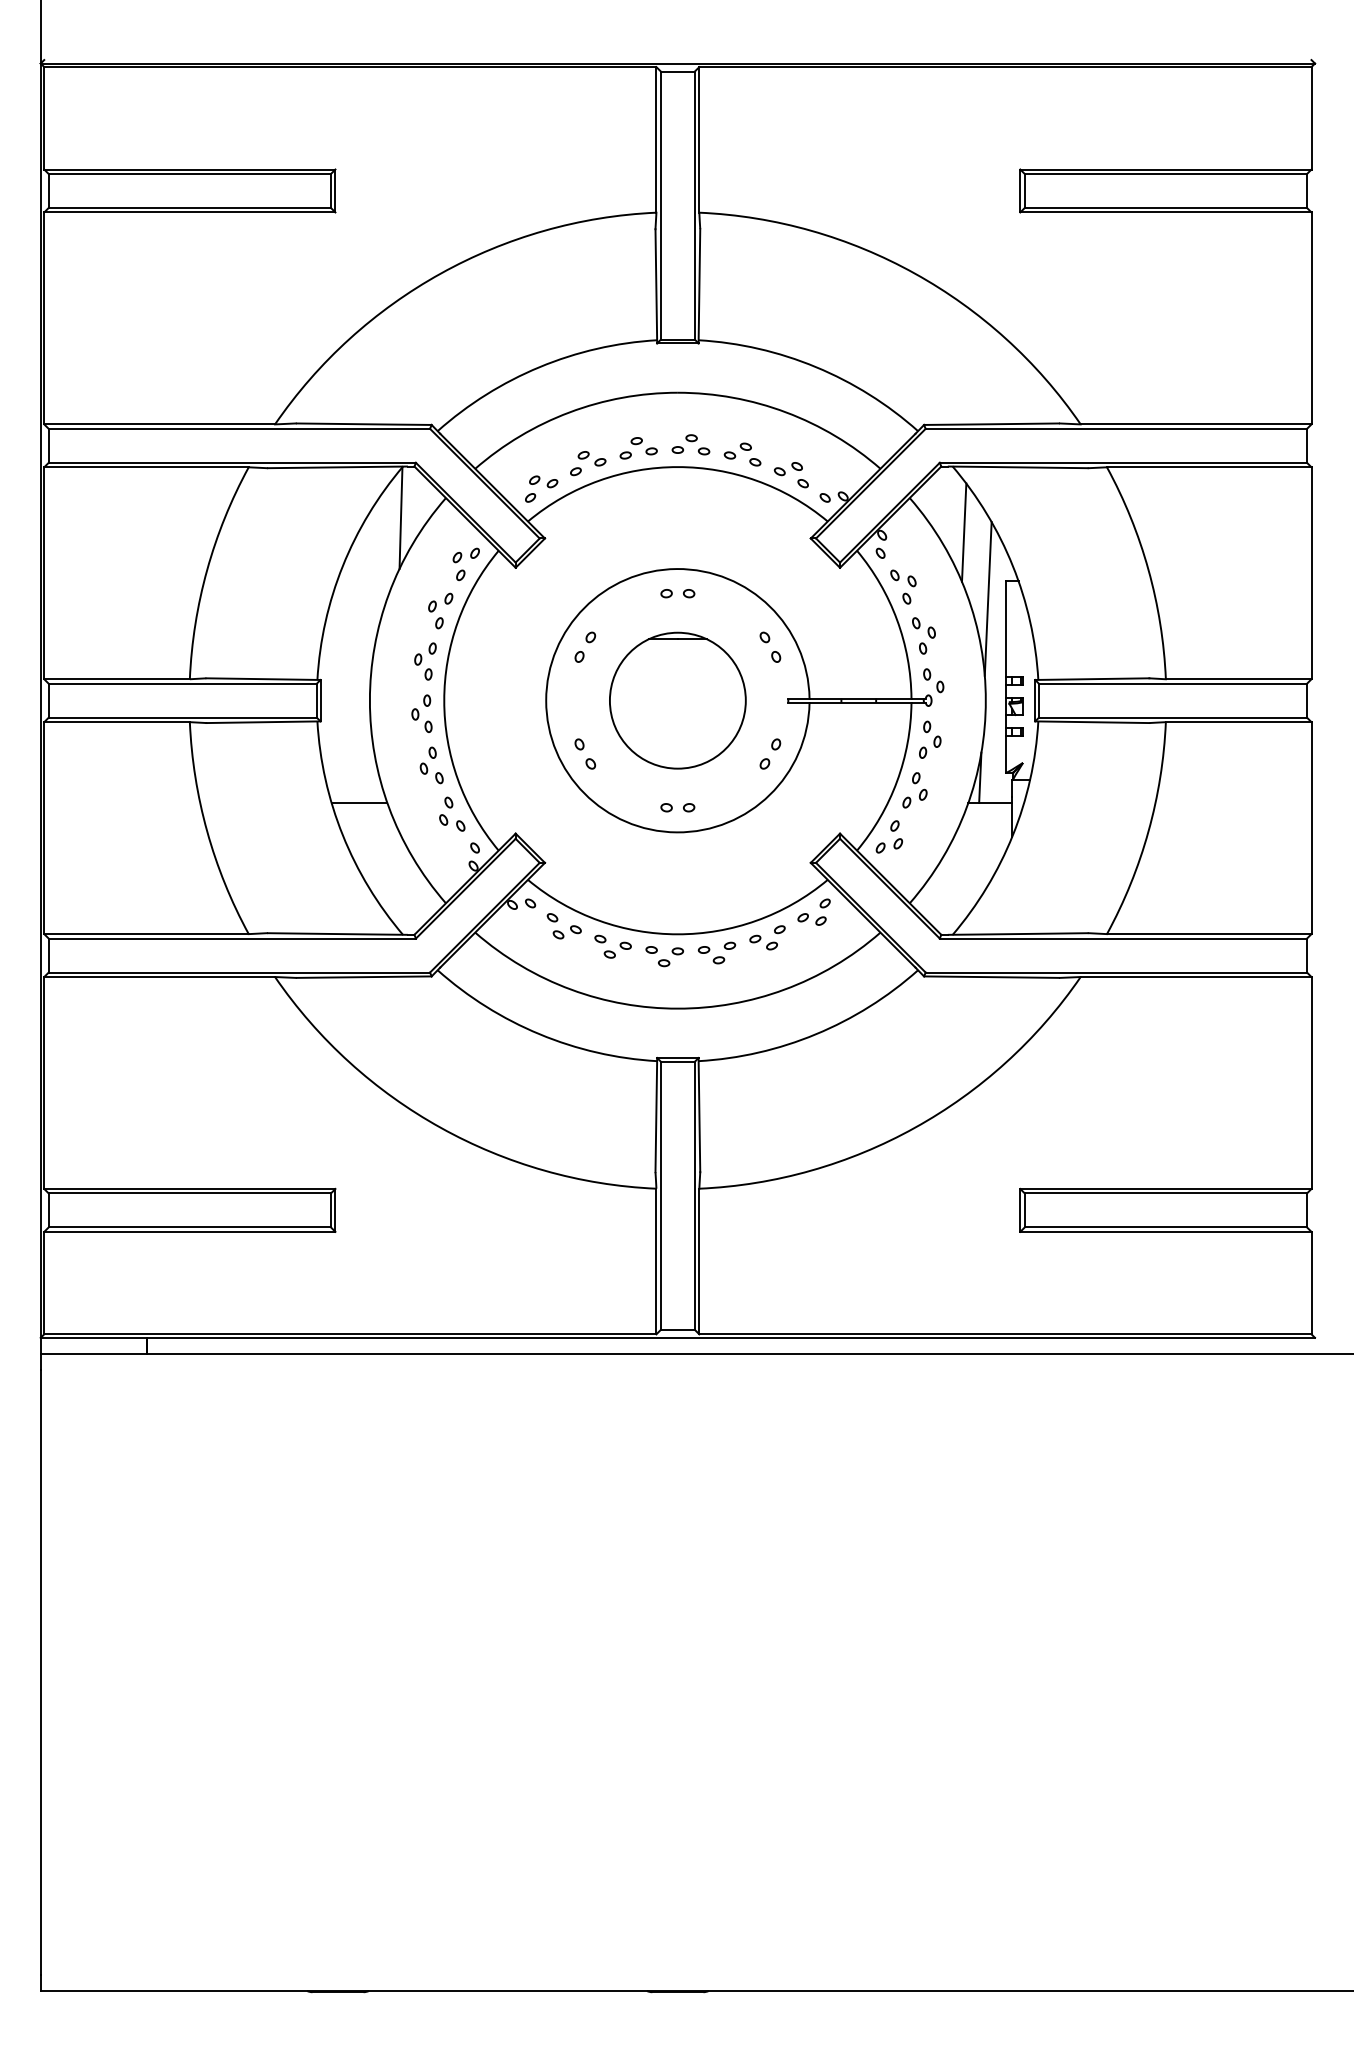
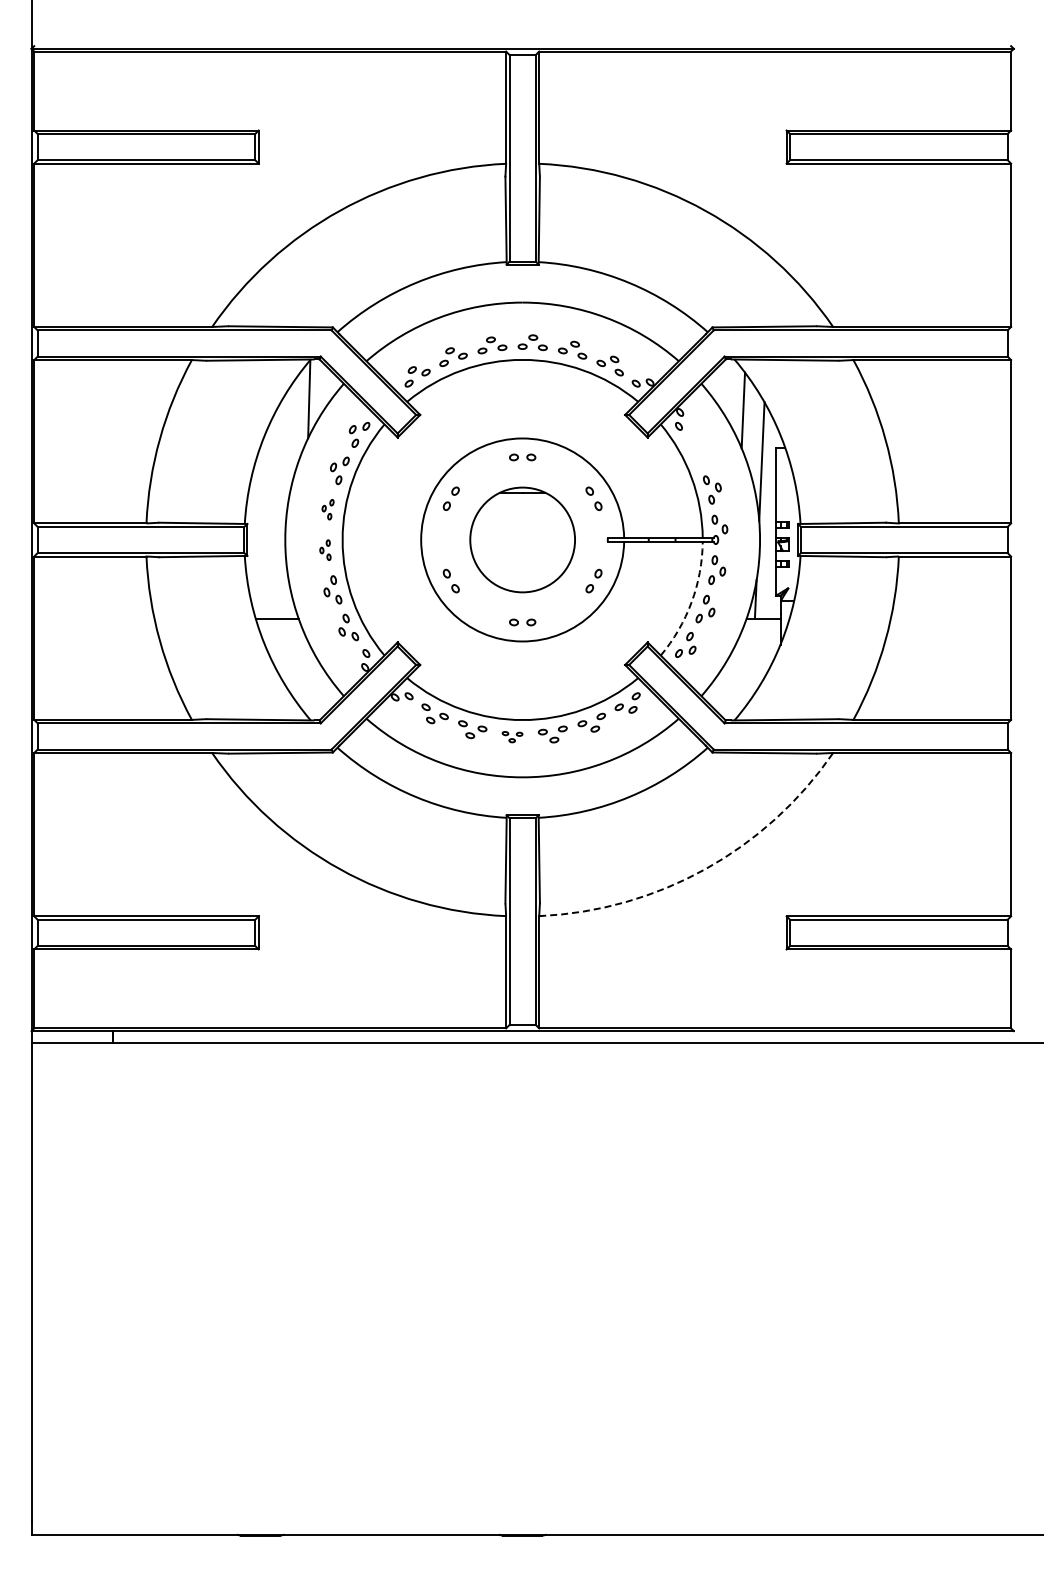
part: (903, 587) -> (696, 452), removed
part: (424, 661) -> (327, 509), size x0.7
part: (422, 714) -> (325, 550), size x0.7
arc: (896, 781) -> (691, 602), solid -> dashed
part: (664, 955) -> (512, 736), size x0.7
arc: (915, 1128) -> (705, 869), solid -> dashed

